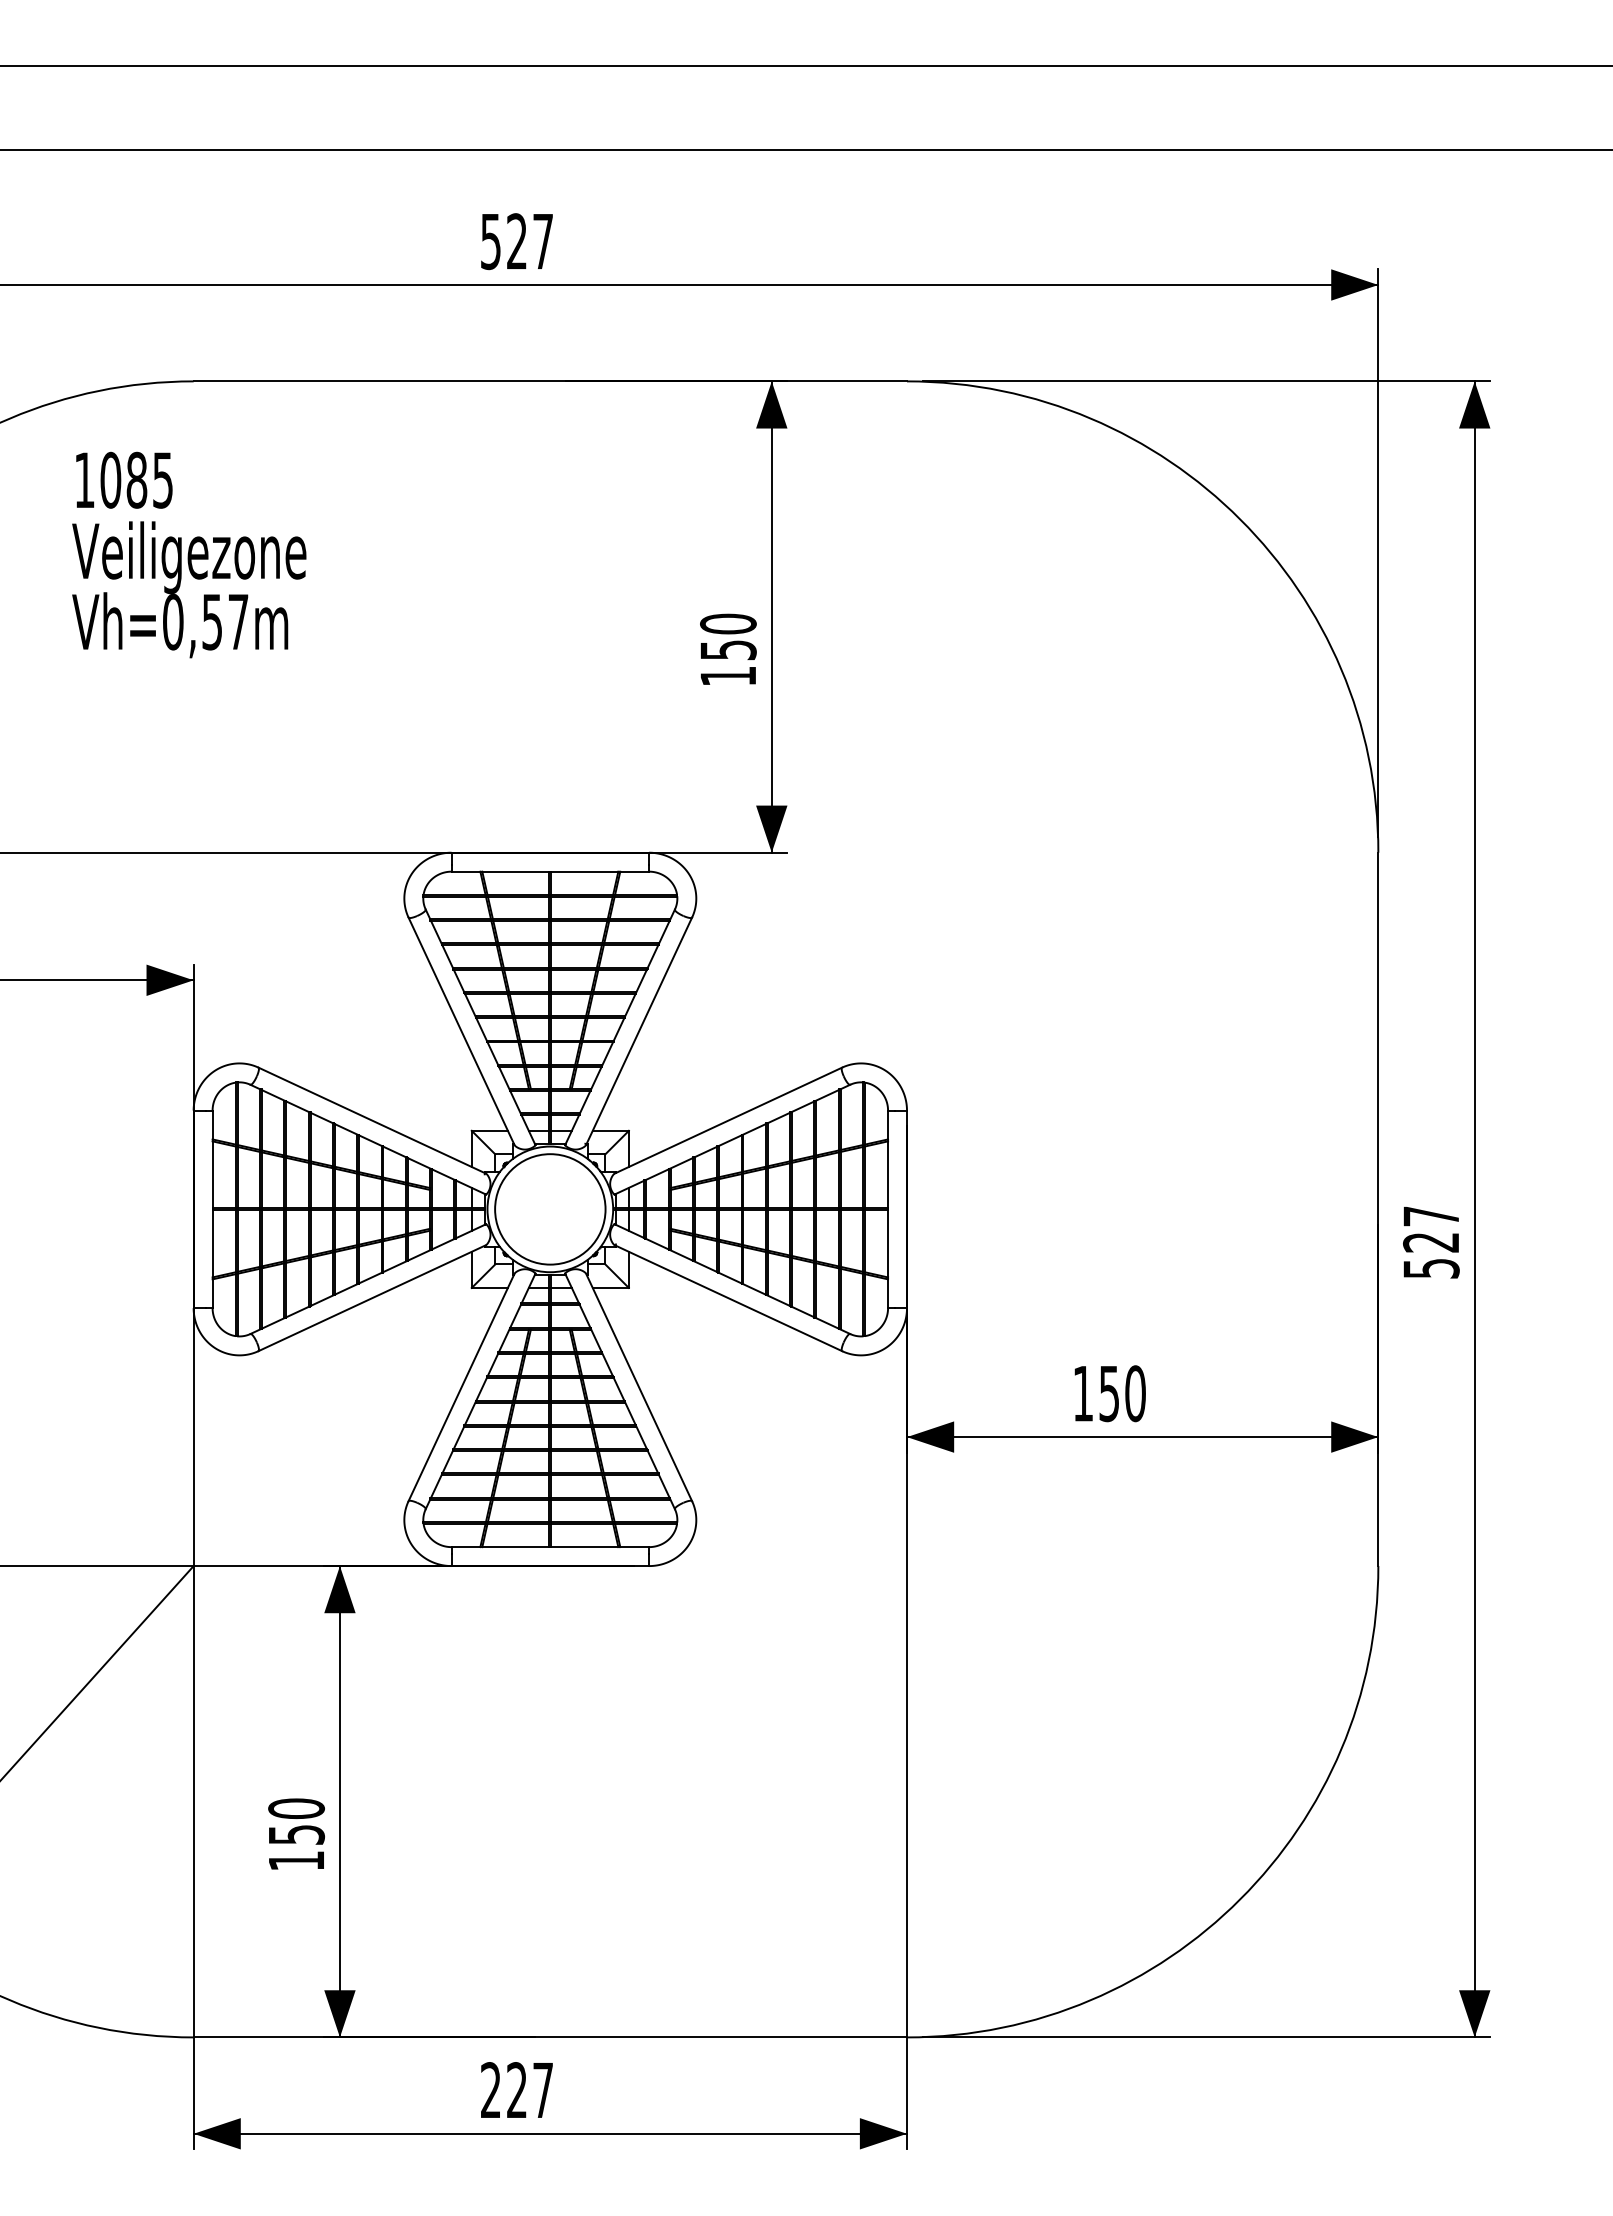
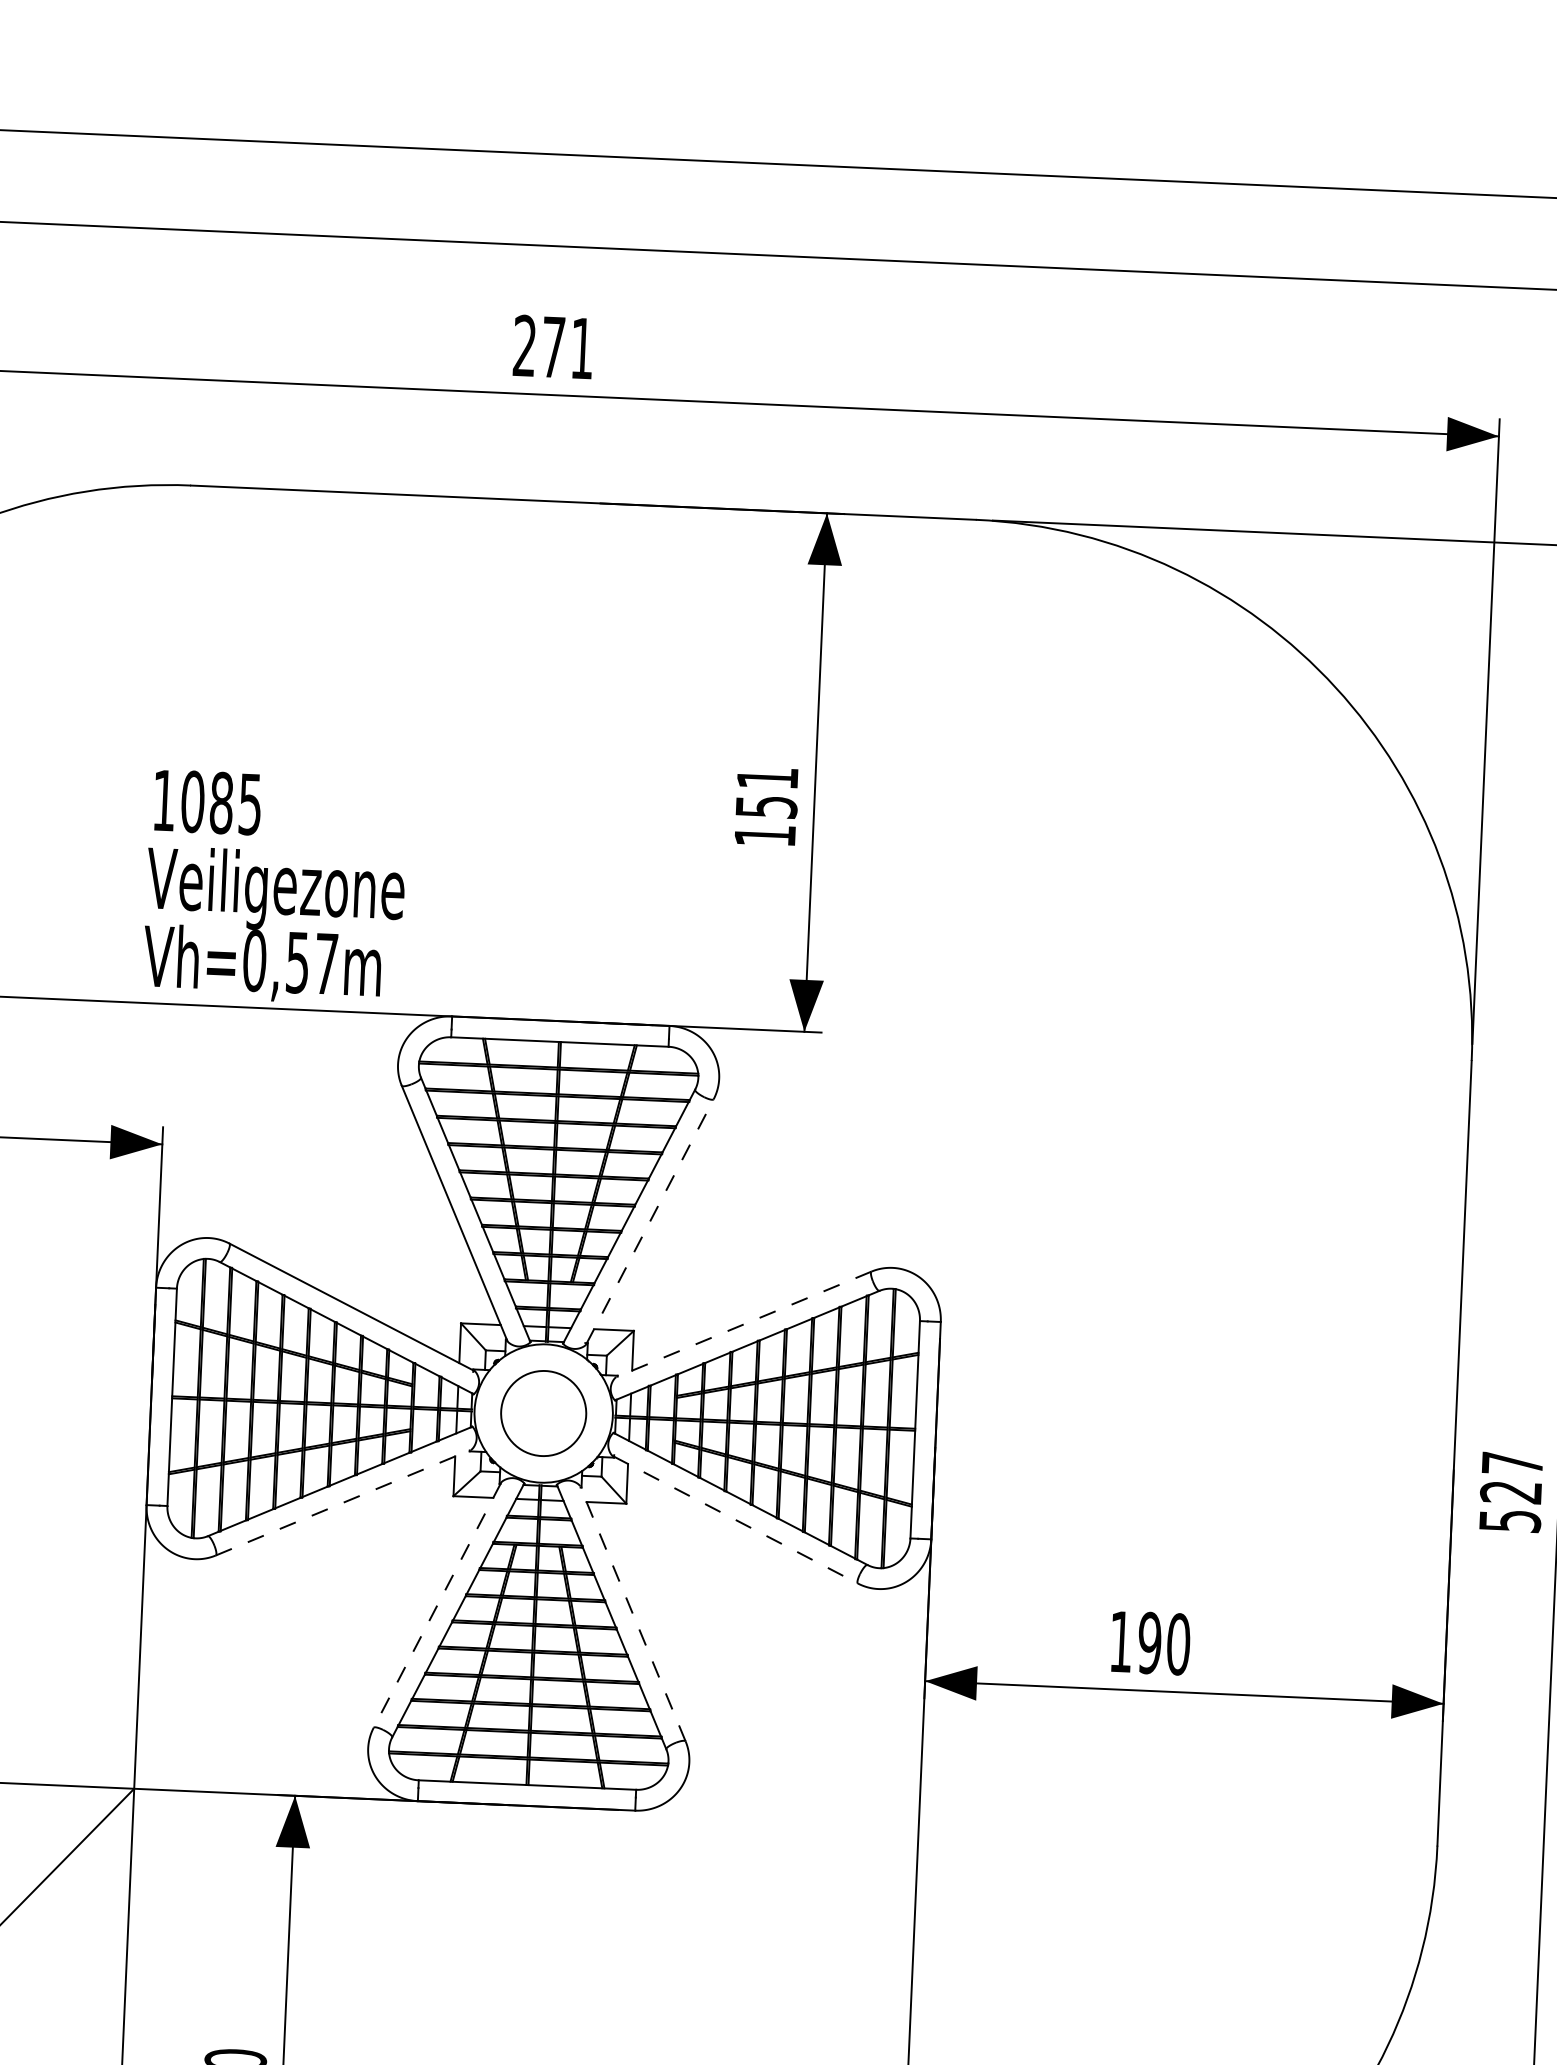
text: (516, 241) -> (552, 347), 527 -> 271
text: (189, 554) -> (275, 887), moved
text: (728, 623) -> (767, 777), 150 -> 151
line: (639, 1030) -> (650, 1221), solid -> dashed
line: (728, 1120) -> (743, 1324), solid -> dashed
circle: (550, 1209) -> (543, 1413), size x0.7
line: (372, 1298) -> (343, 1503), solid -> dashed
line: (728, 1298) -> (735, 1520), solid -> dashed
line: (638, 1387) -> (632, 1613), solid -> dashed
line: (461, 1388) -> (437, 1606), solid -> dashed
text: (1109, 1393) -> (1149, 1642), 150 -> 190

